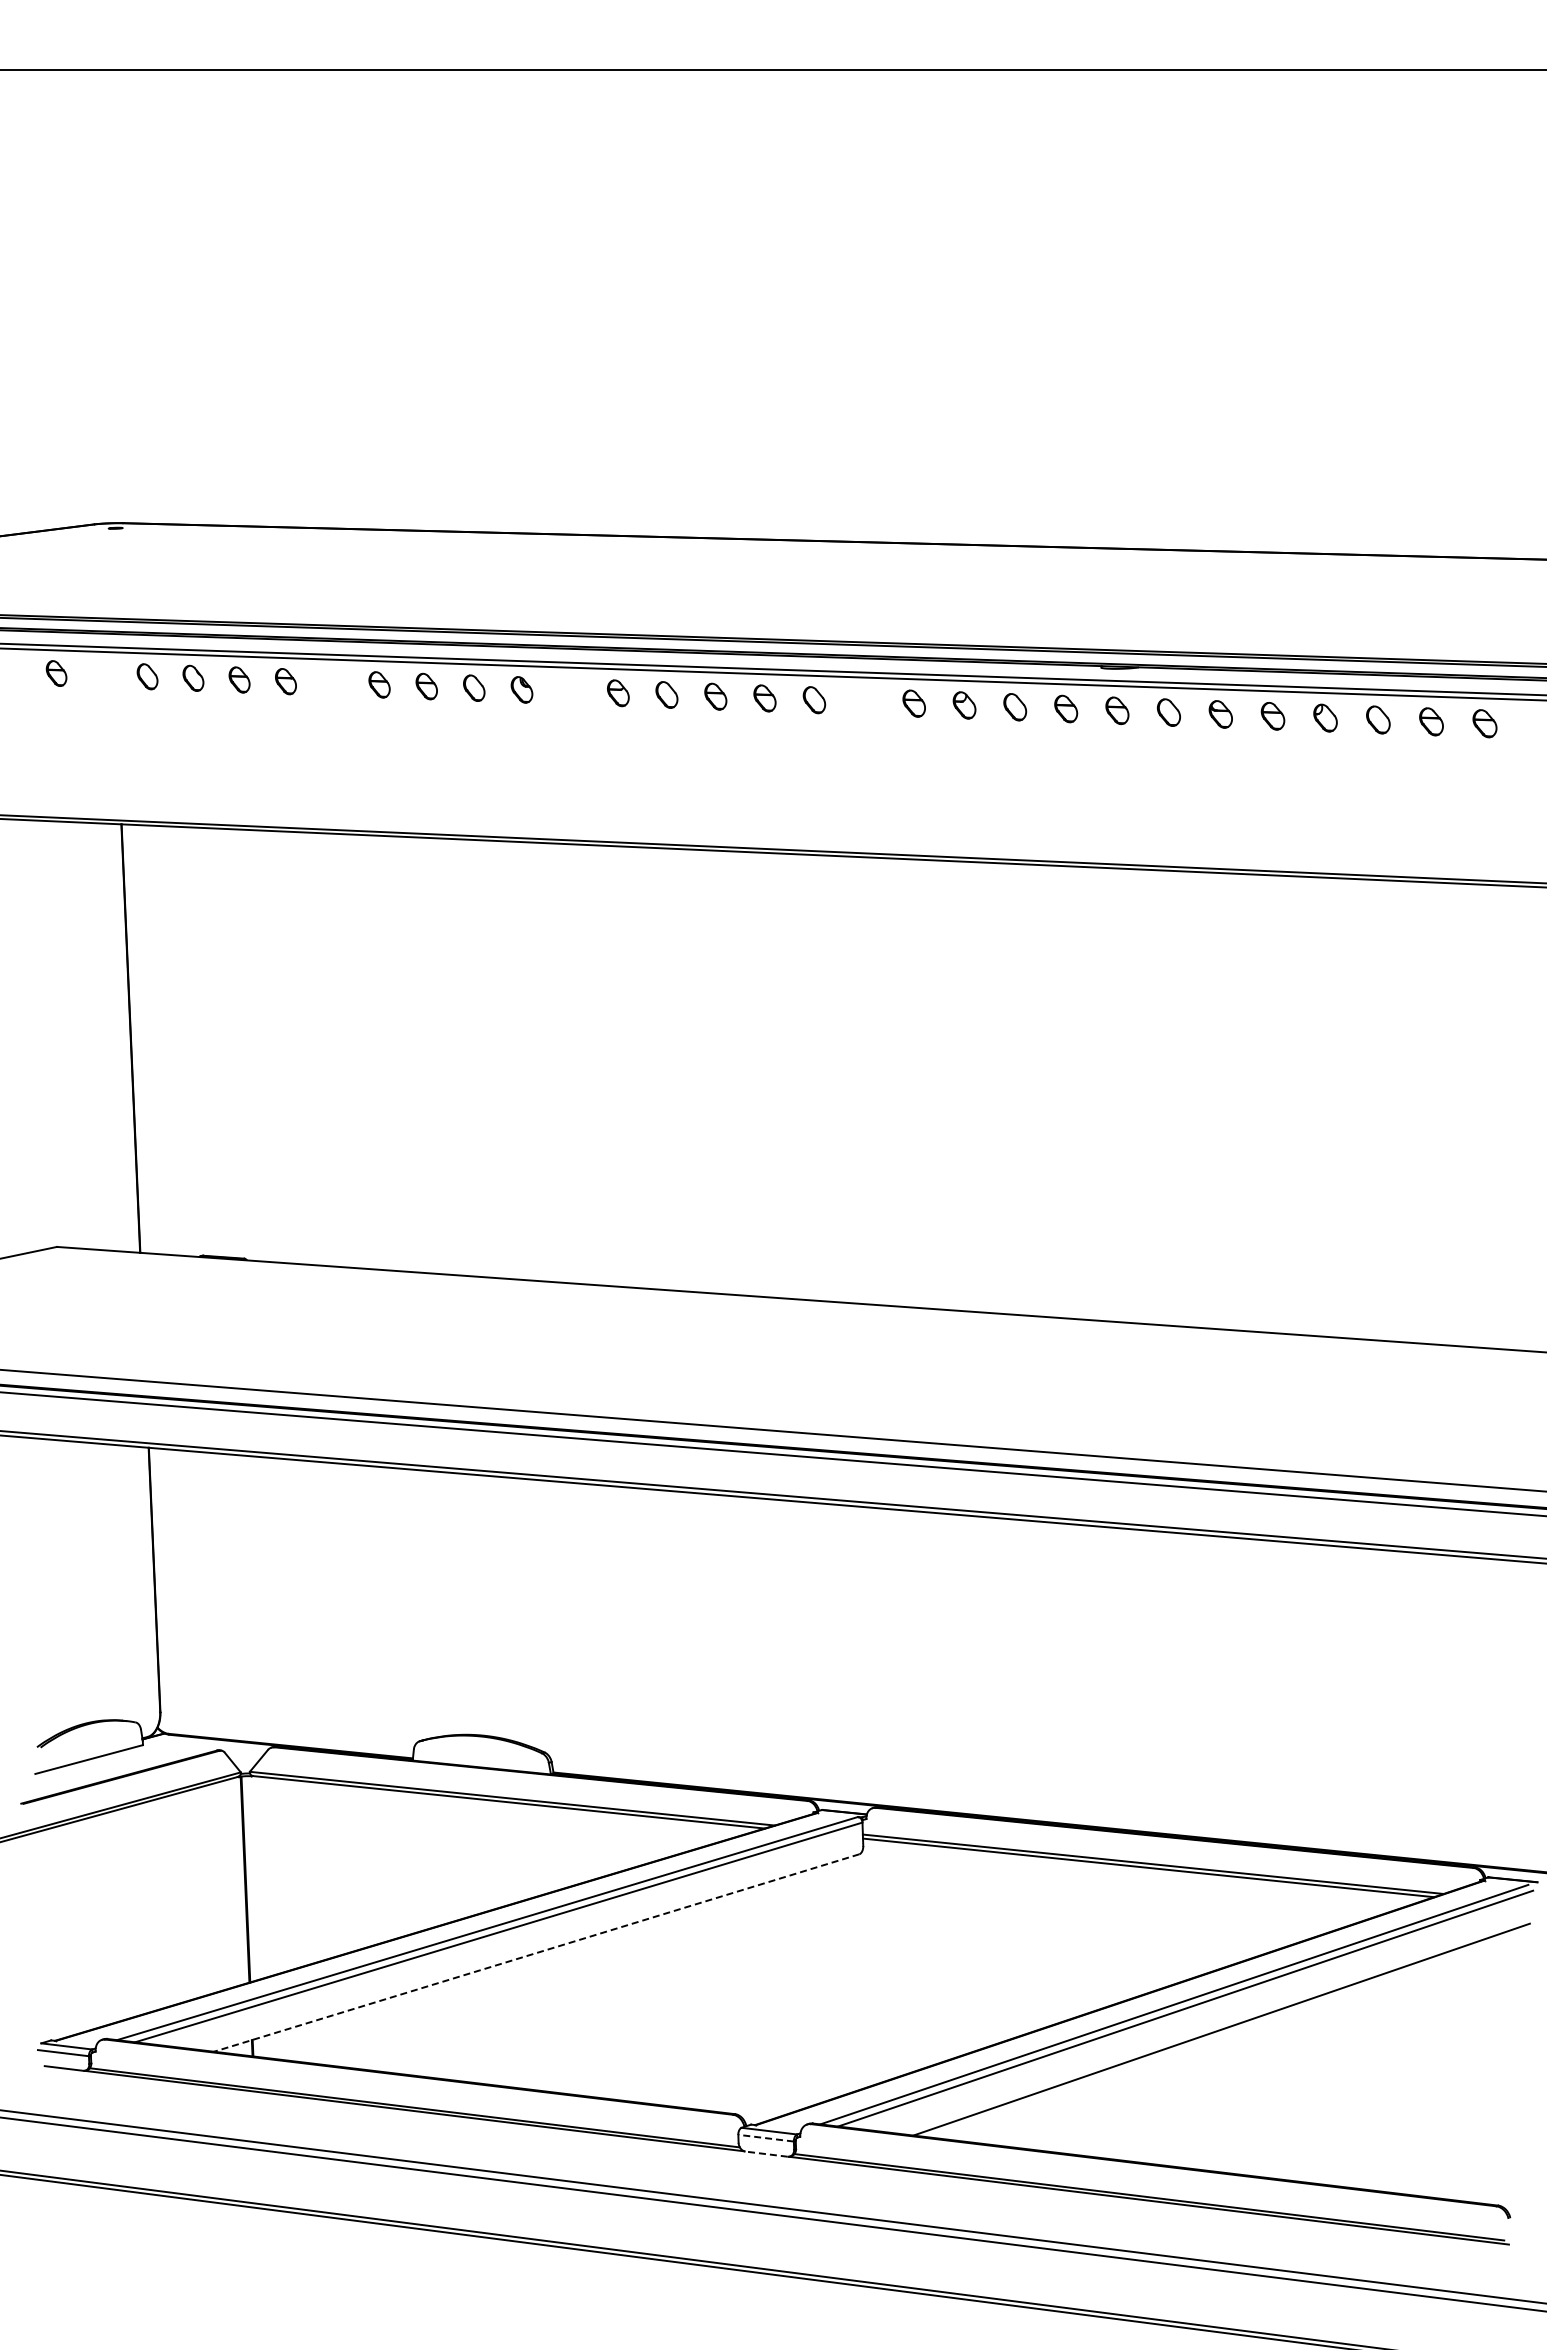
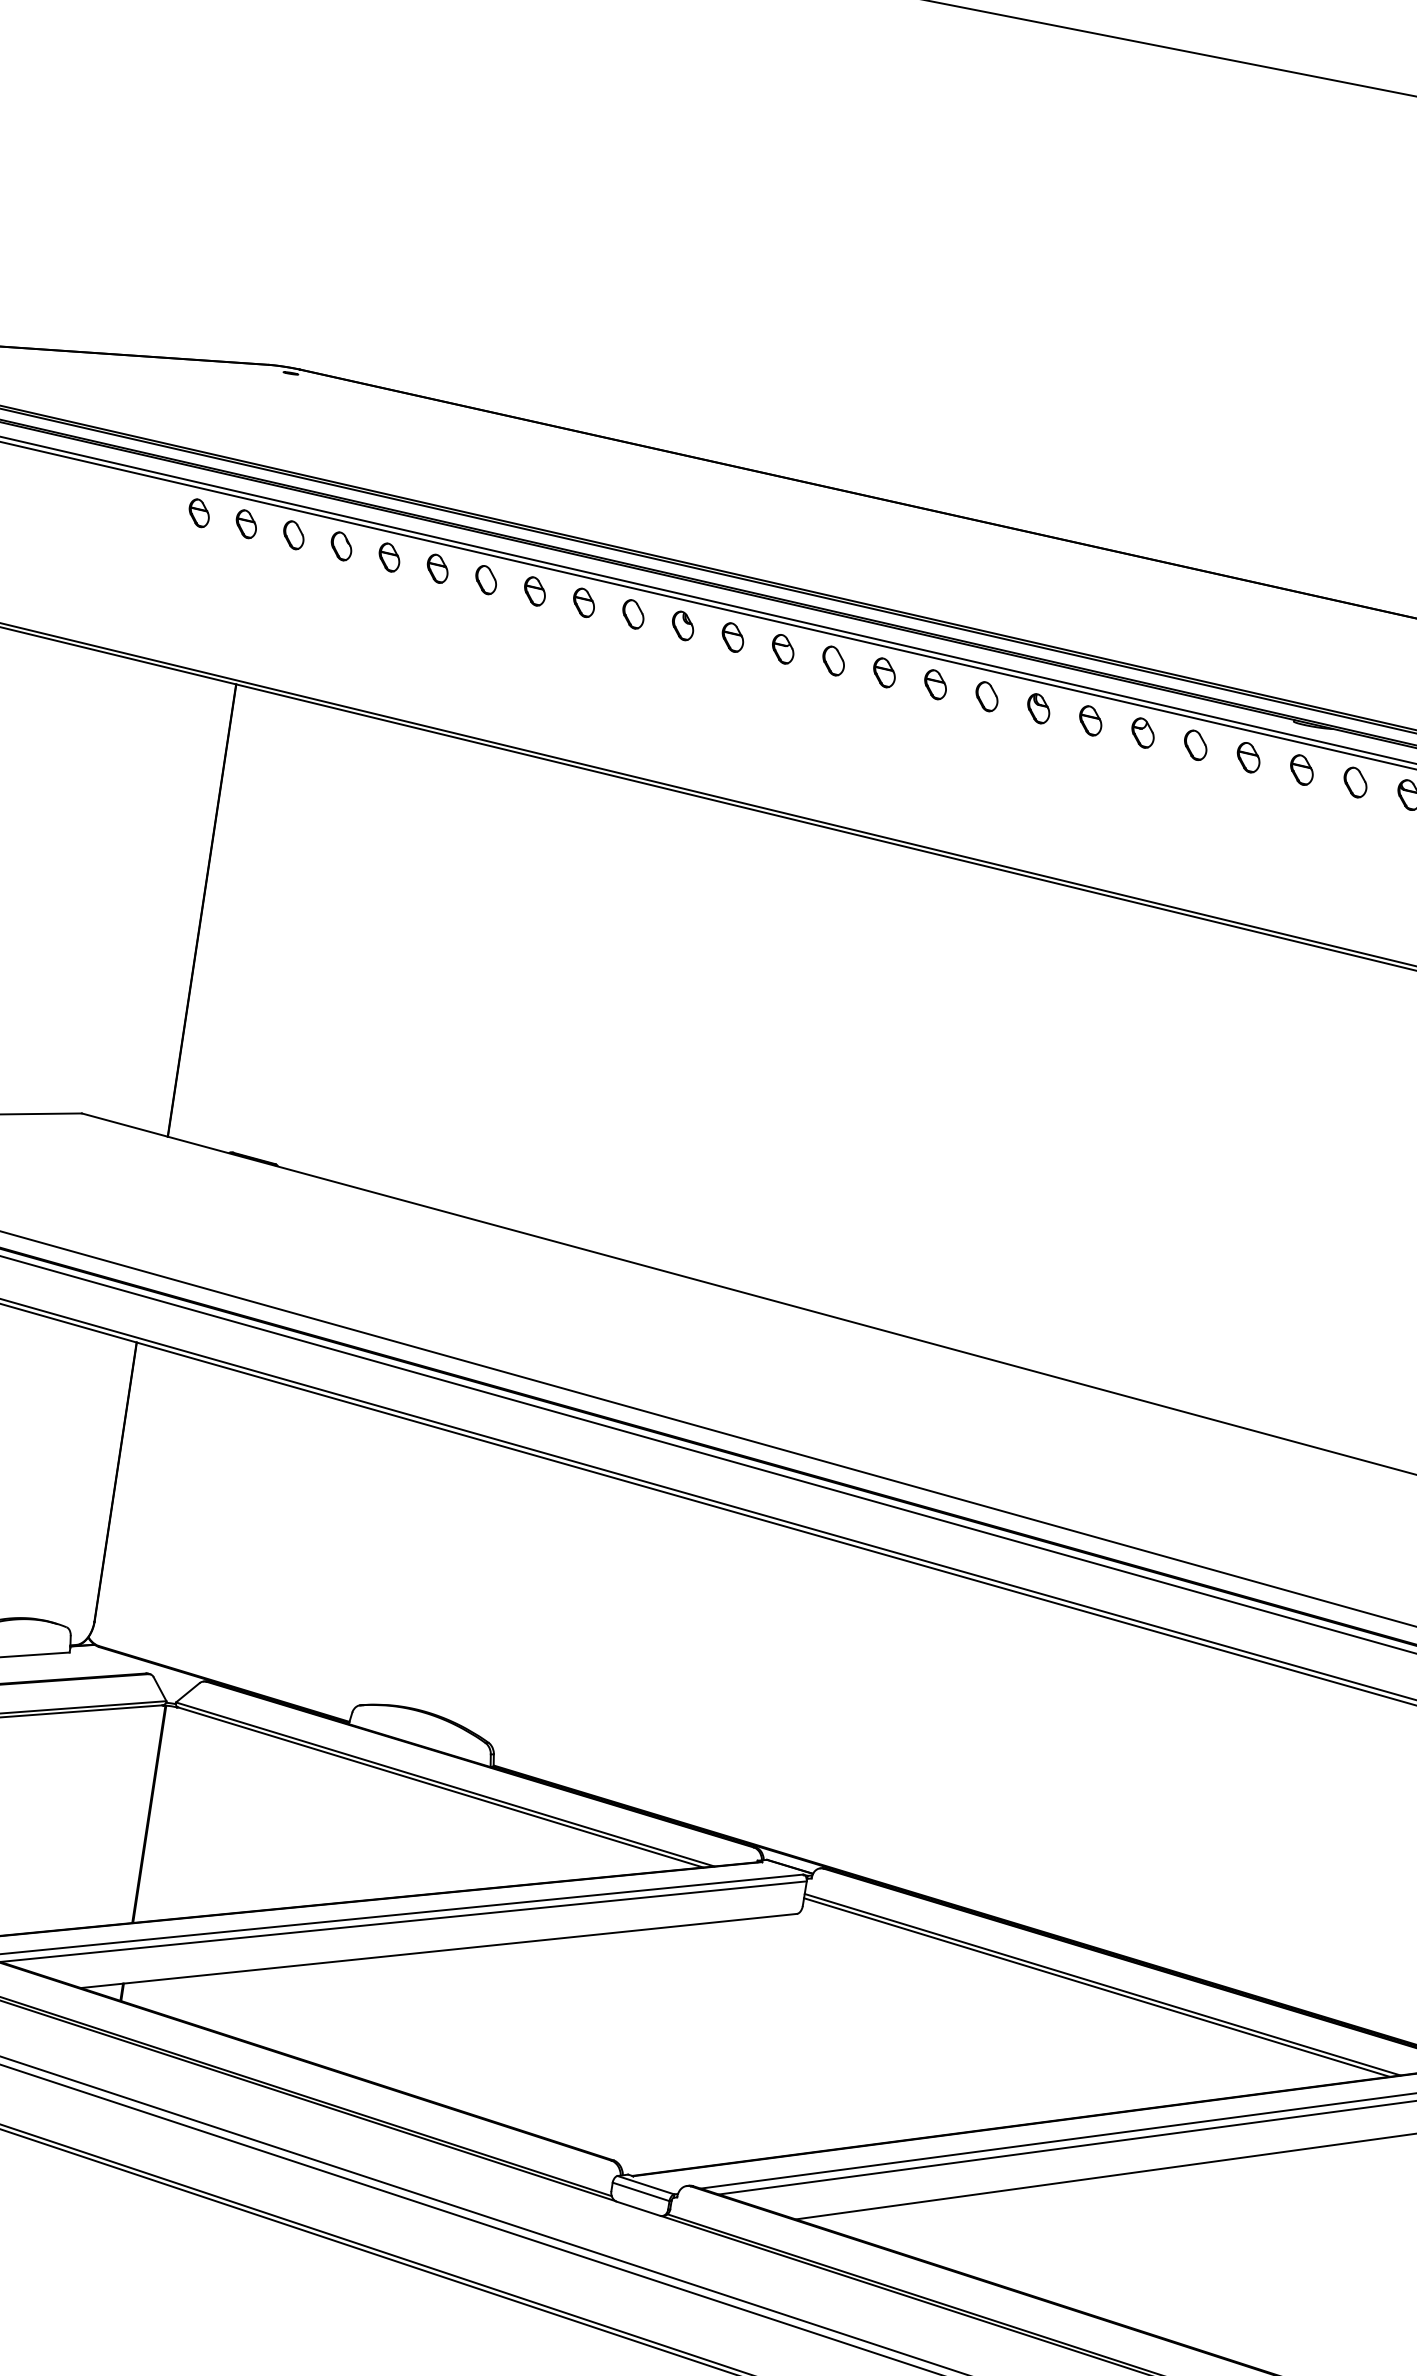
part: (101, 674) -> (246, 523), added
part: (332, 682) -> (486, 579), added
part: (569, 691) -> (732, 637), added
part: (863, 701) -> (1038, 708), added
line: (536, 1953) -> (438, 1951), dashed -> solid
line: (766, 2138) -> (641, 2192), dashed -> solid
line: (766, 2154) -> (638, 2209), dashed -> solid

